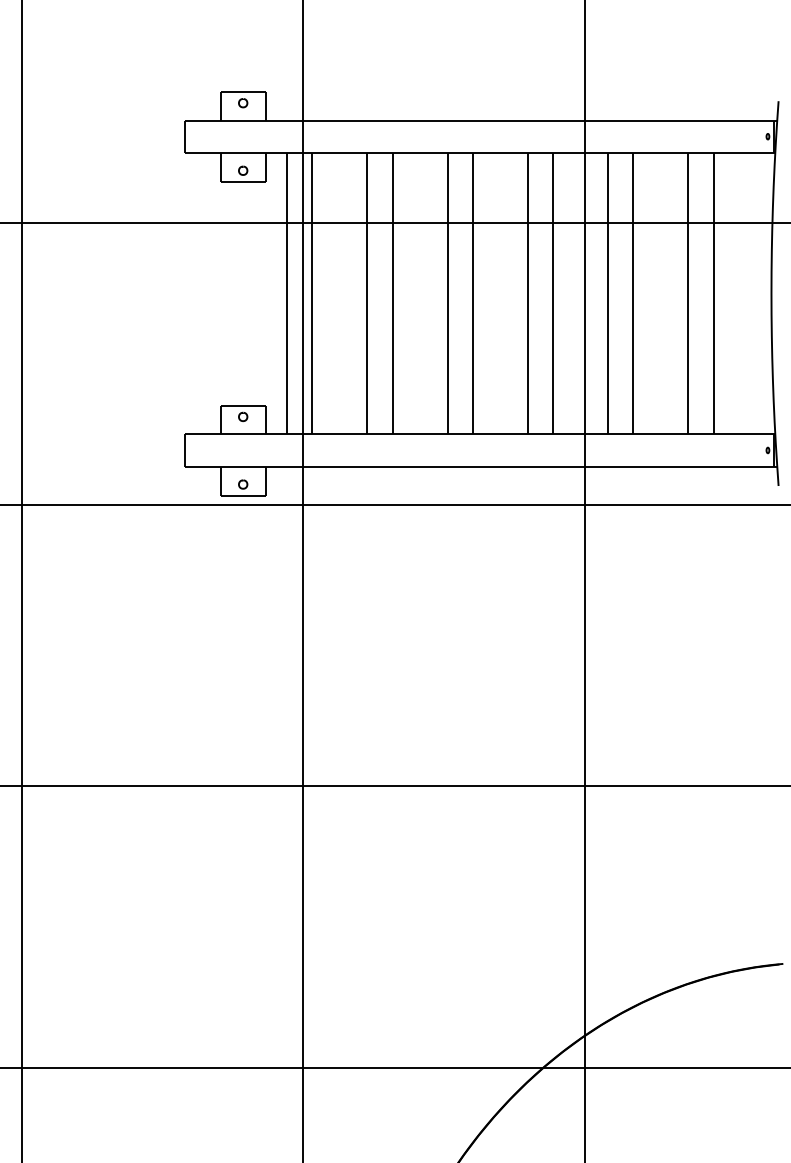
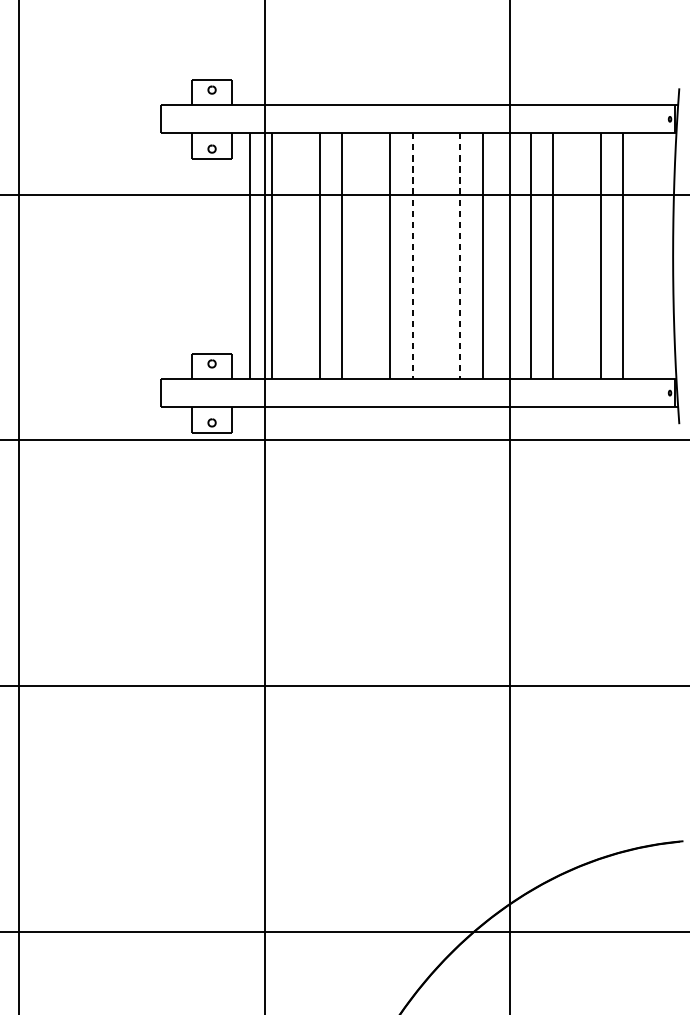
line: (472, 293) -> (412, 256), solid -> dashed
line: (527, 293) -> (460, 256), solid -> dashed

